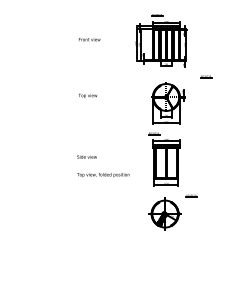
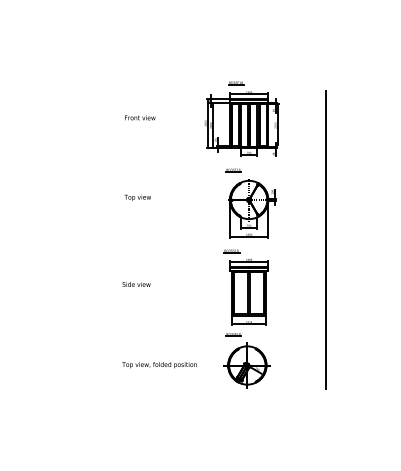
part: (206, 76) -> (233, 170), moved
line: (220, 125) -> (325, 239), added
text: (103, 175) -> (159, 365), moved
line: (191, 195) -> (233, 334), moved

